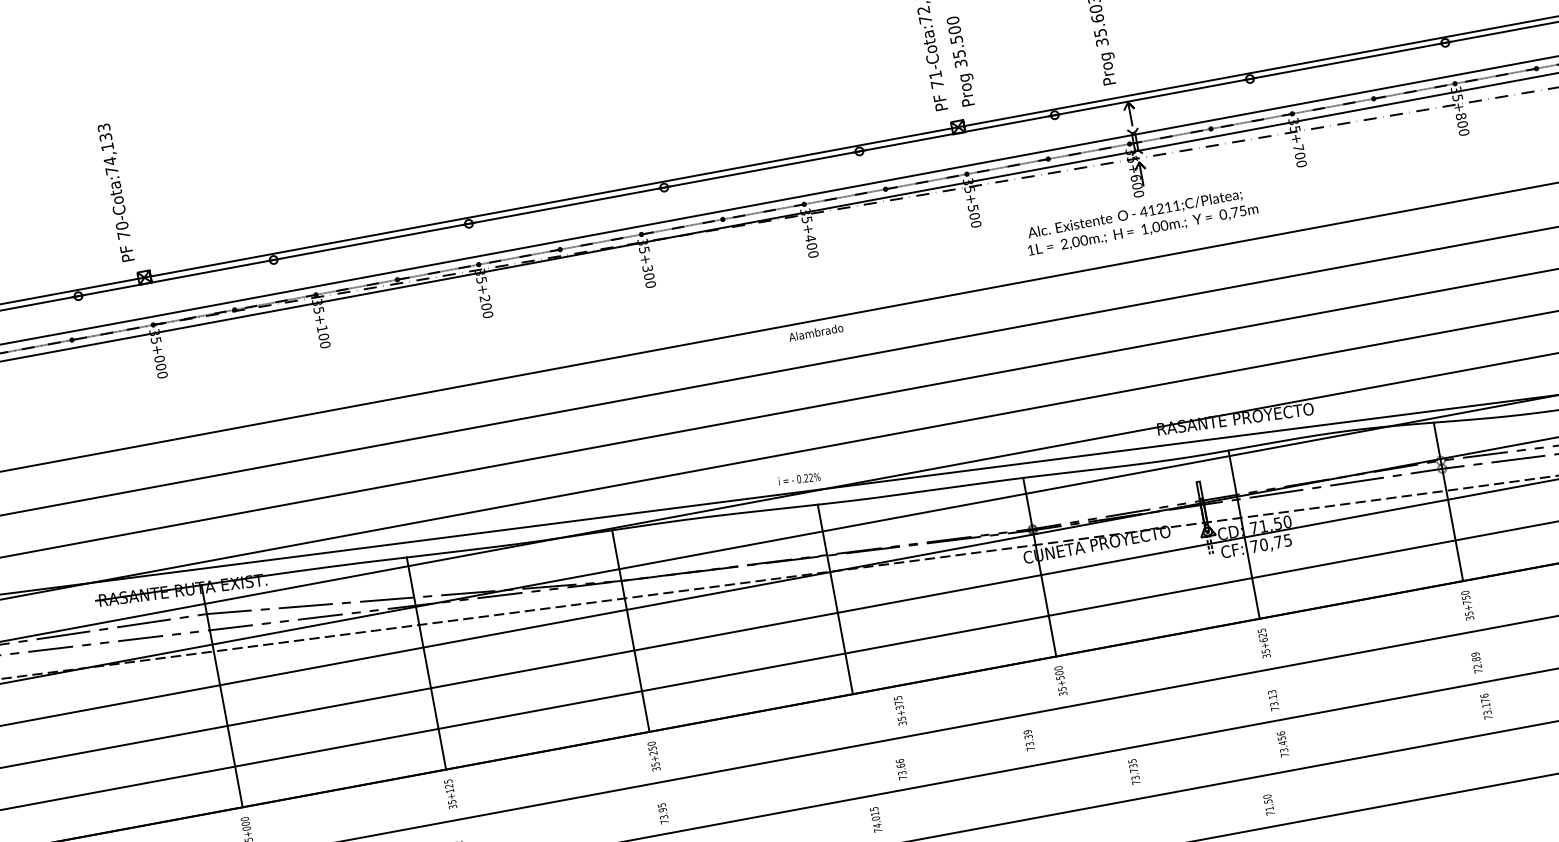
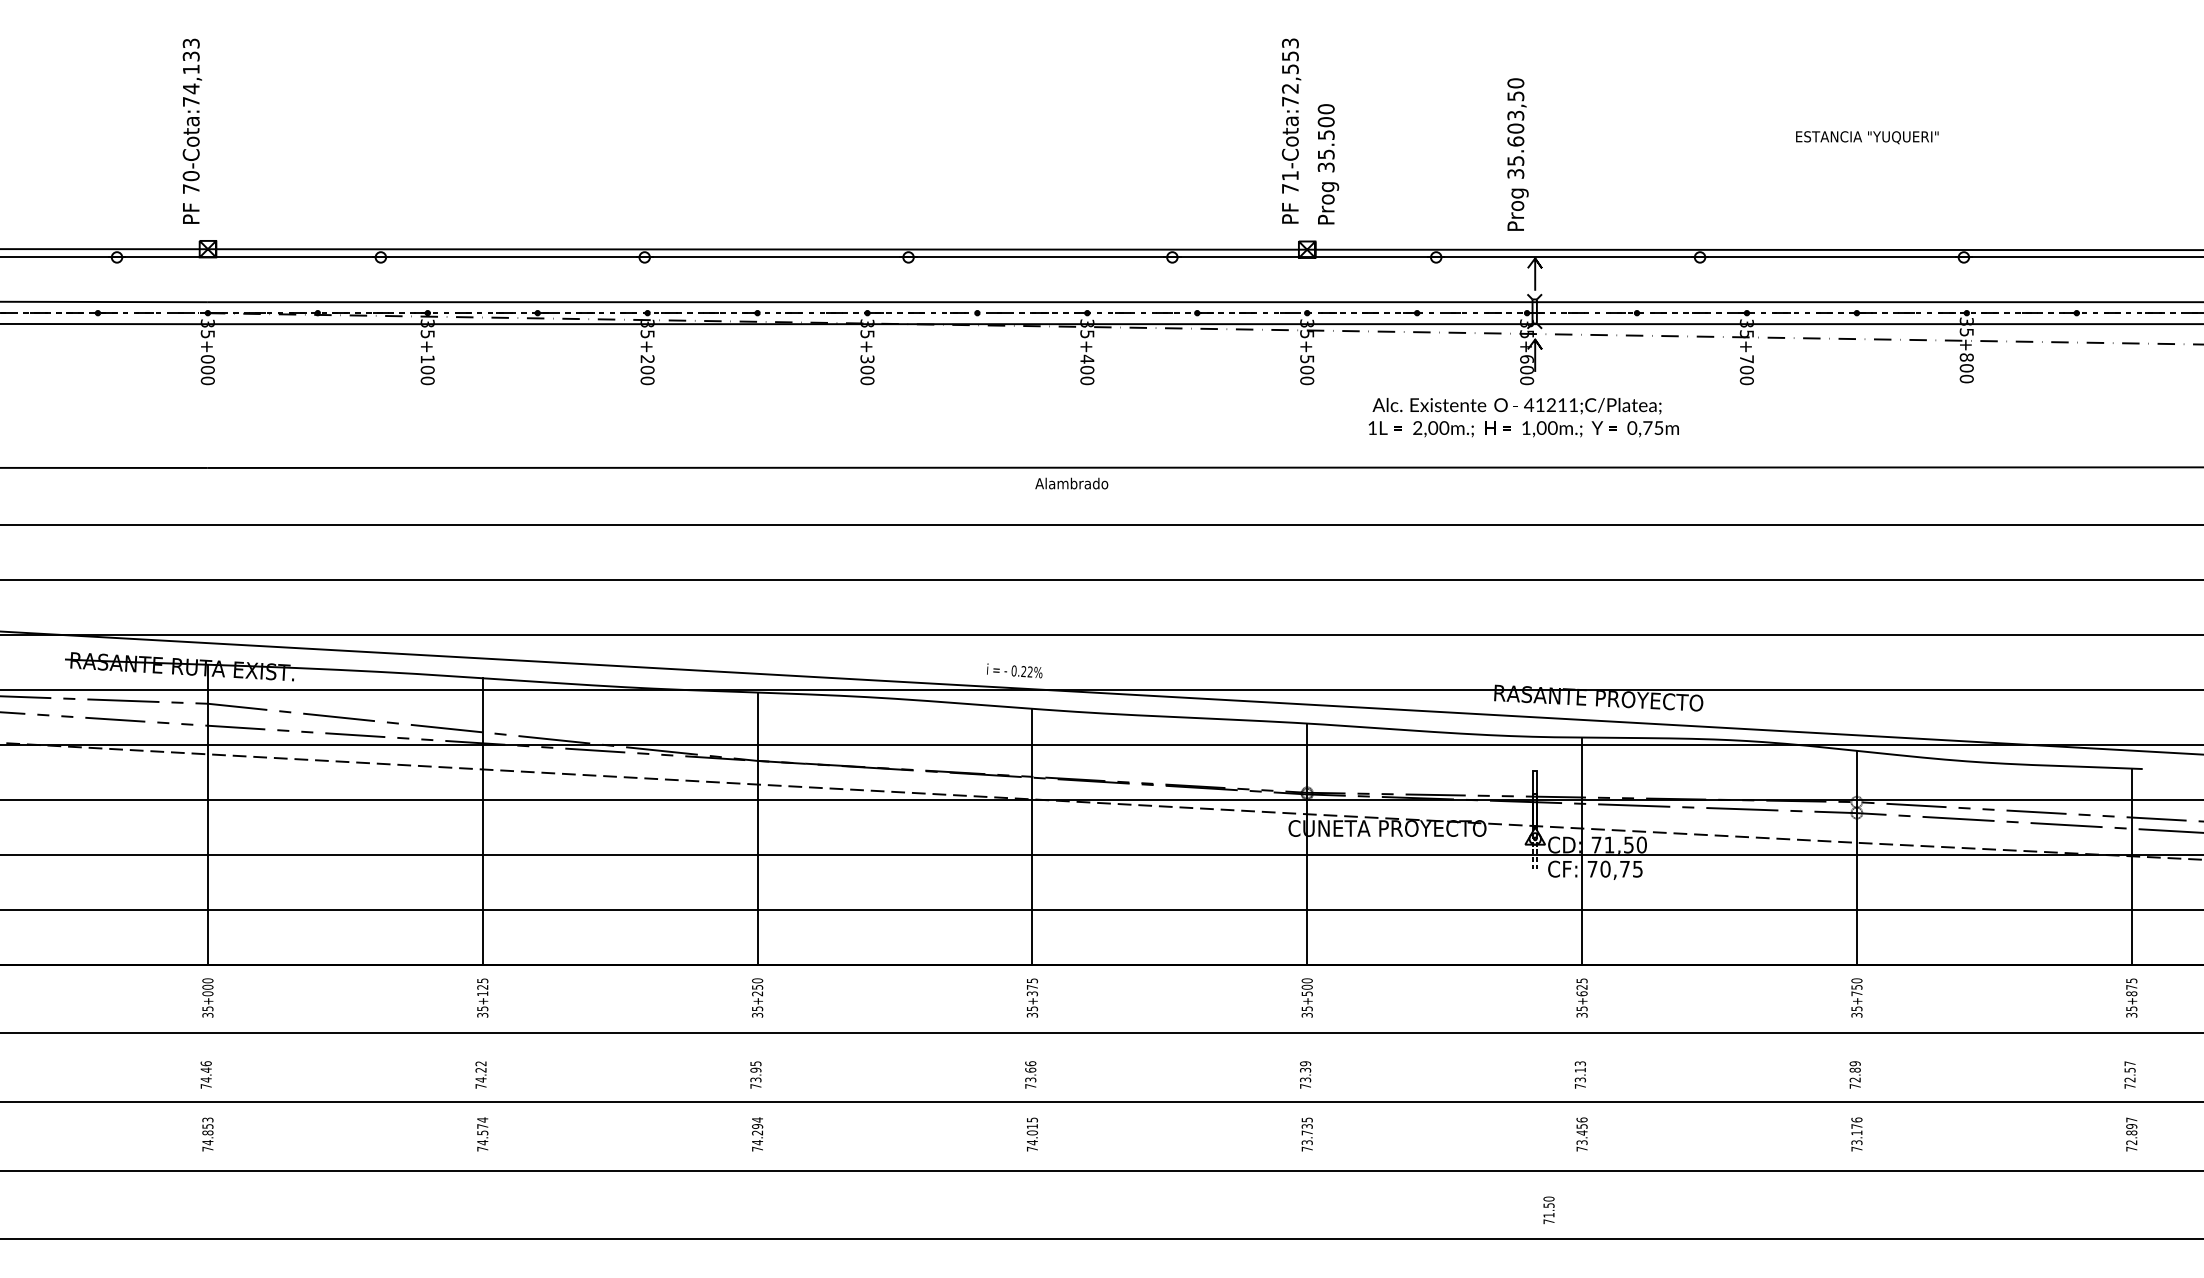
text: (899, 710) -> (1031, 997), moved
text: (1029, 740) -> (1305, 1074), moved
text: (901, 769) -> (1030, 1074), moved
text: (1133, 772) -> (1306, 1134), moved

